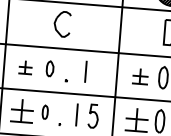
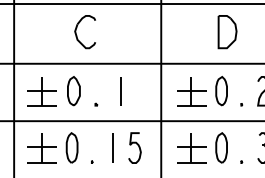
part: (25, 67) -> (41, 91), size x1.67
part: (49, 69) -> (73, 91), size x1.43
part: (140, 76) -> (191, 91), size x1.43
part: (44, 111) -> (71, 147), size x1.67

